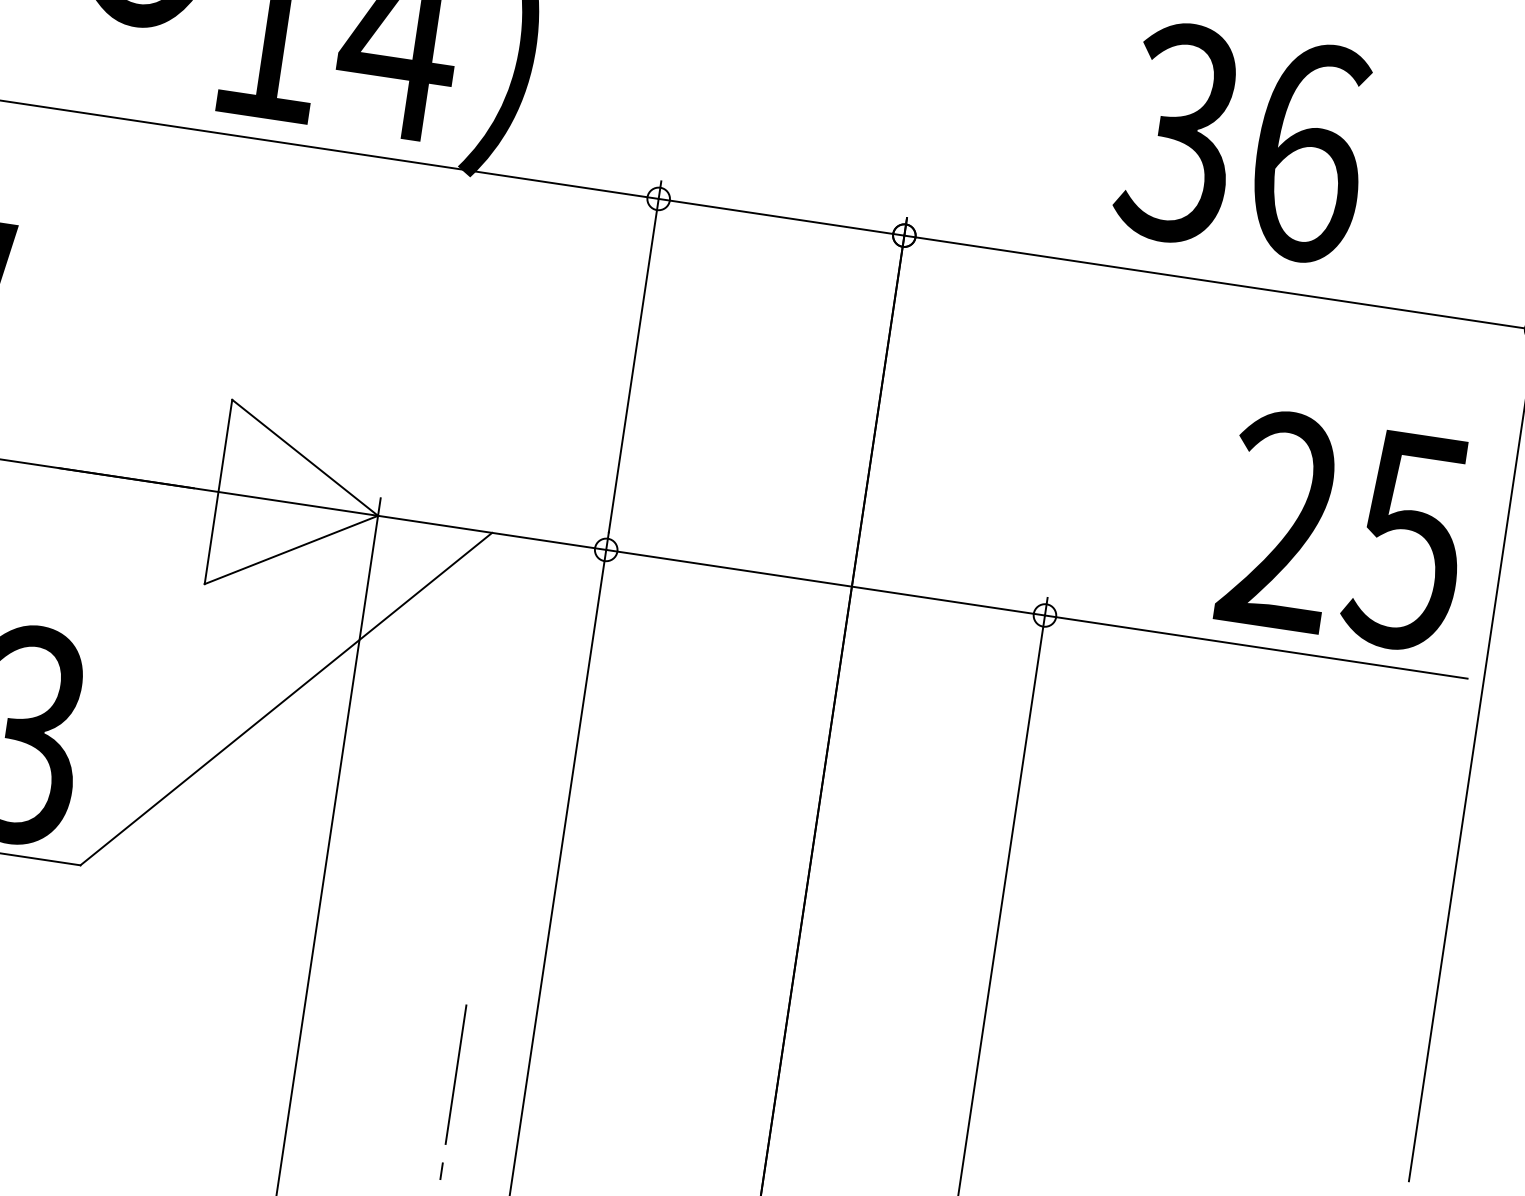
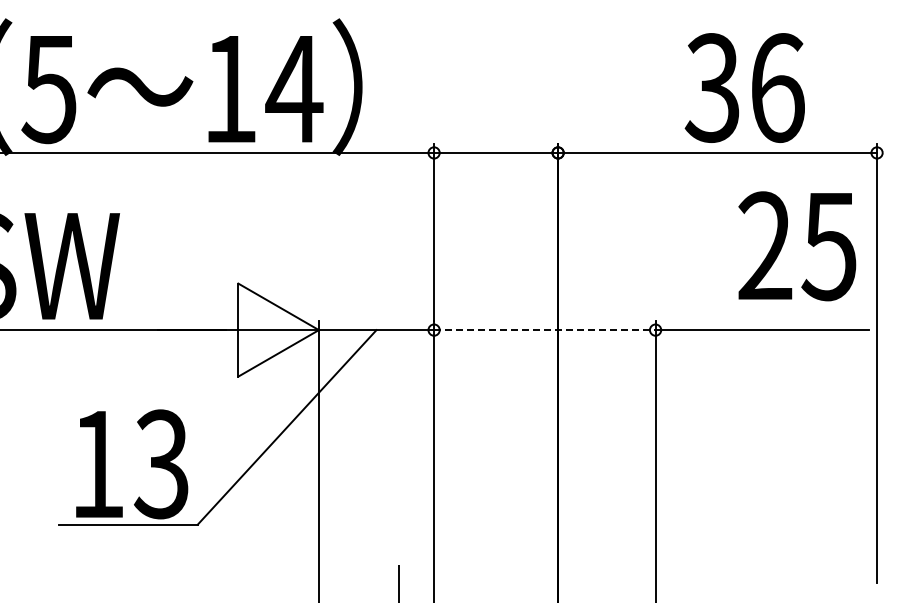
text: (1243, 141) -> (744, 87), moved
text: (1344, 531) -> (797, 246), moved
line: (824, 583) -> (544, 330), solid -> dashed

